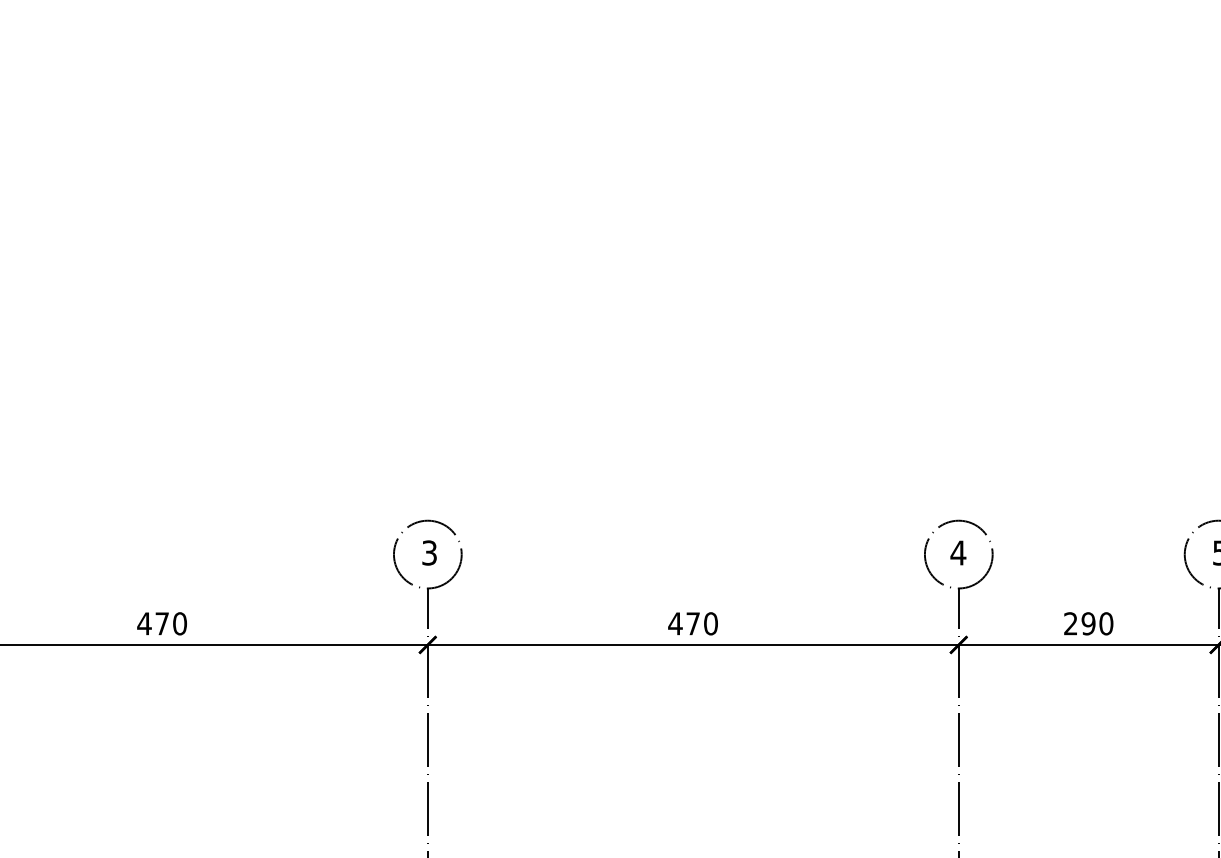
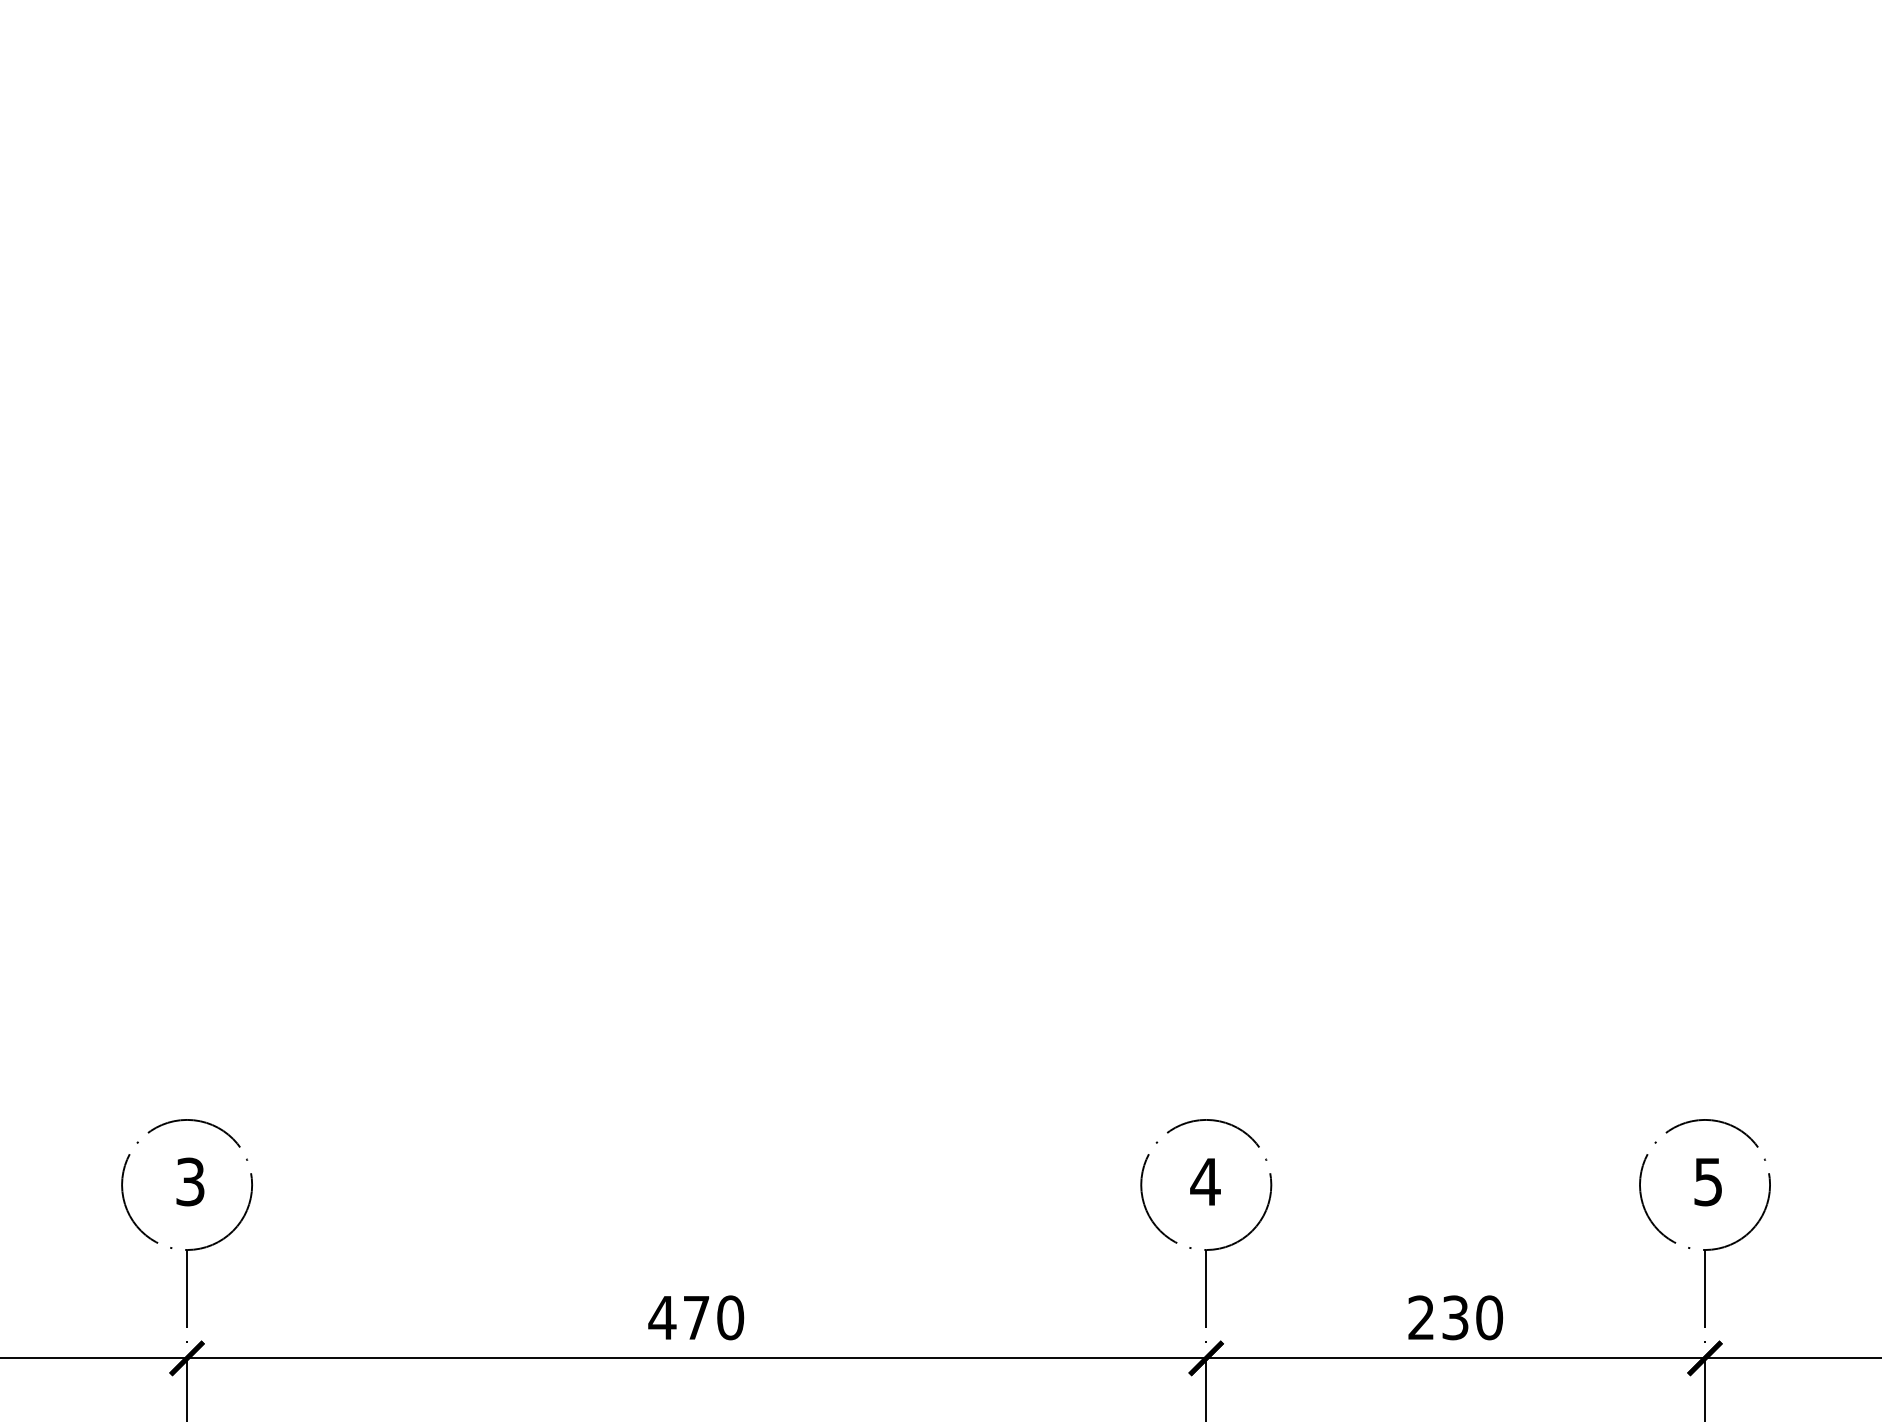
text: (1088, 623) -> (1455, 1317), 290 -> 230

